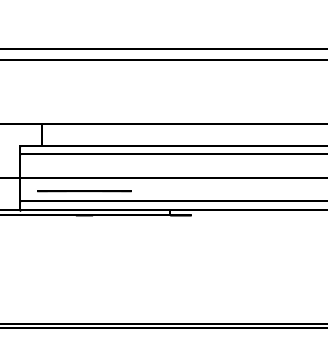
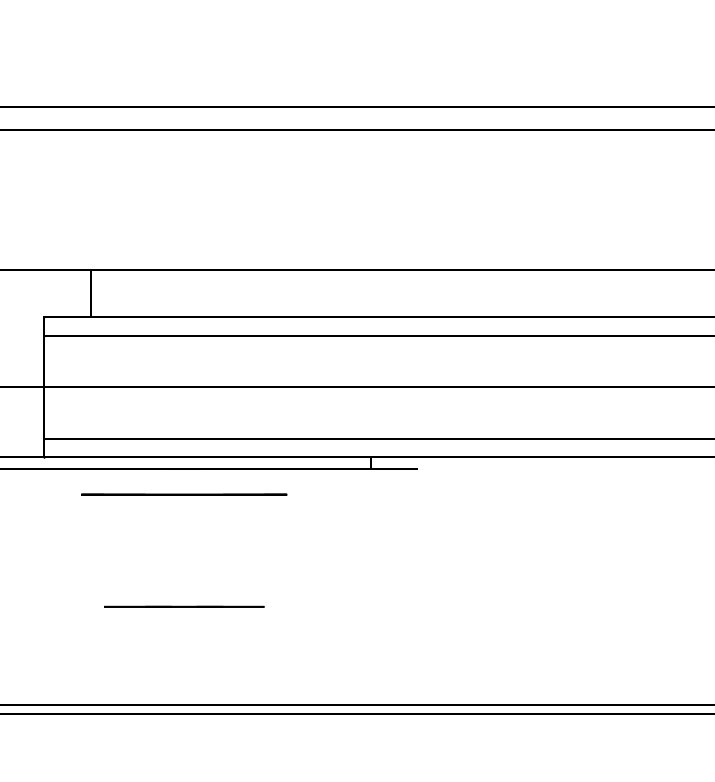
line: (84, 191) -> (184, 495), moved
line: (84, 278) -> (184, 606), added

